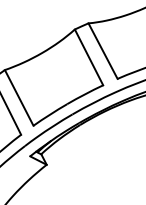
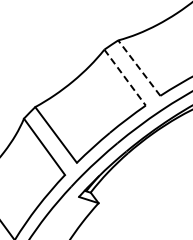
line: (103, 51) -> (139, 68), solid -> dashed
line: (89, 57) -> (125, 77), solid -> dashed

